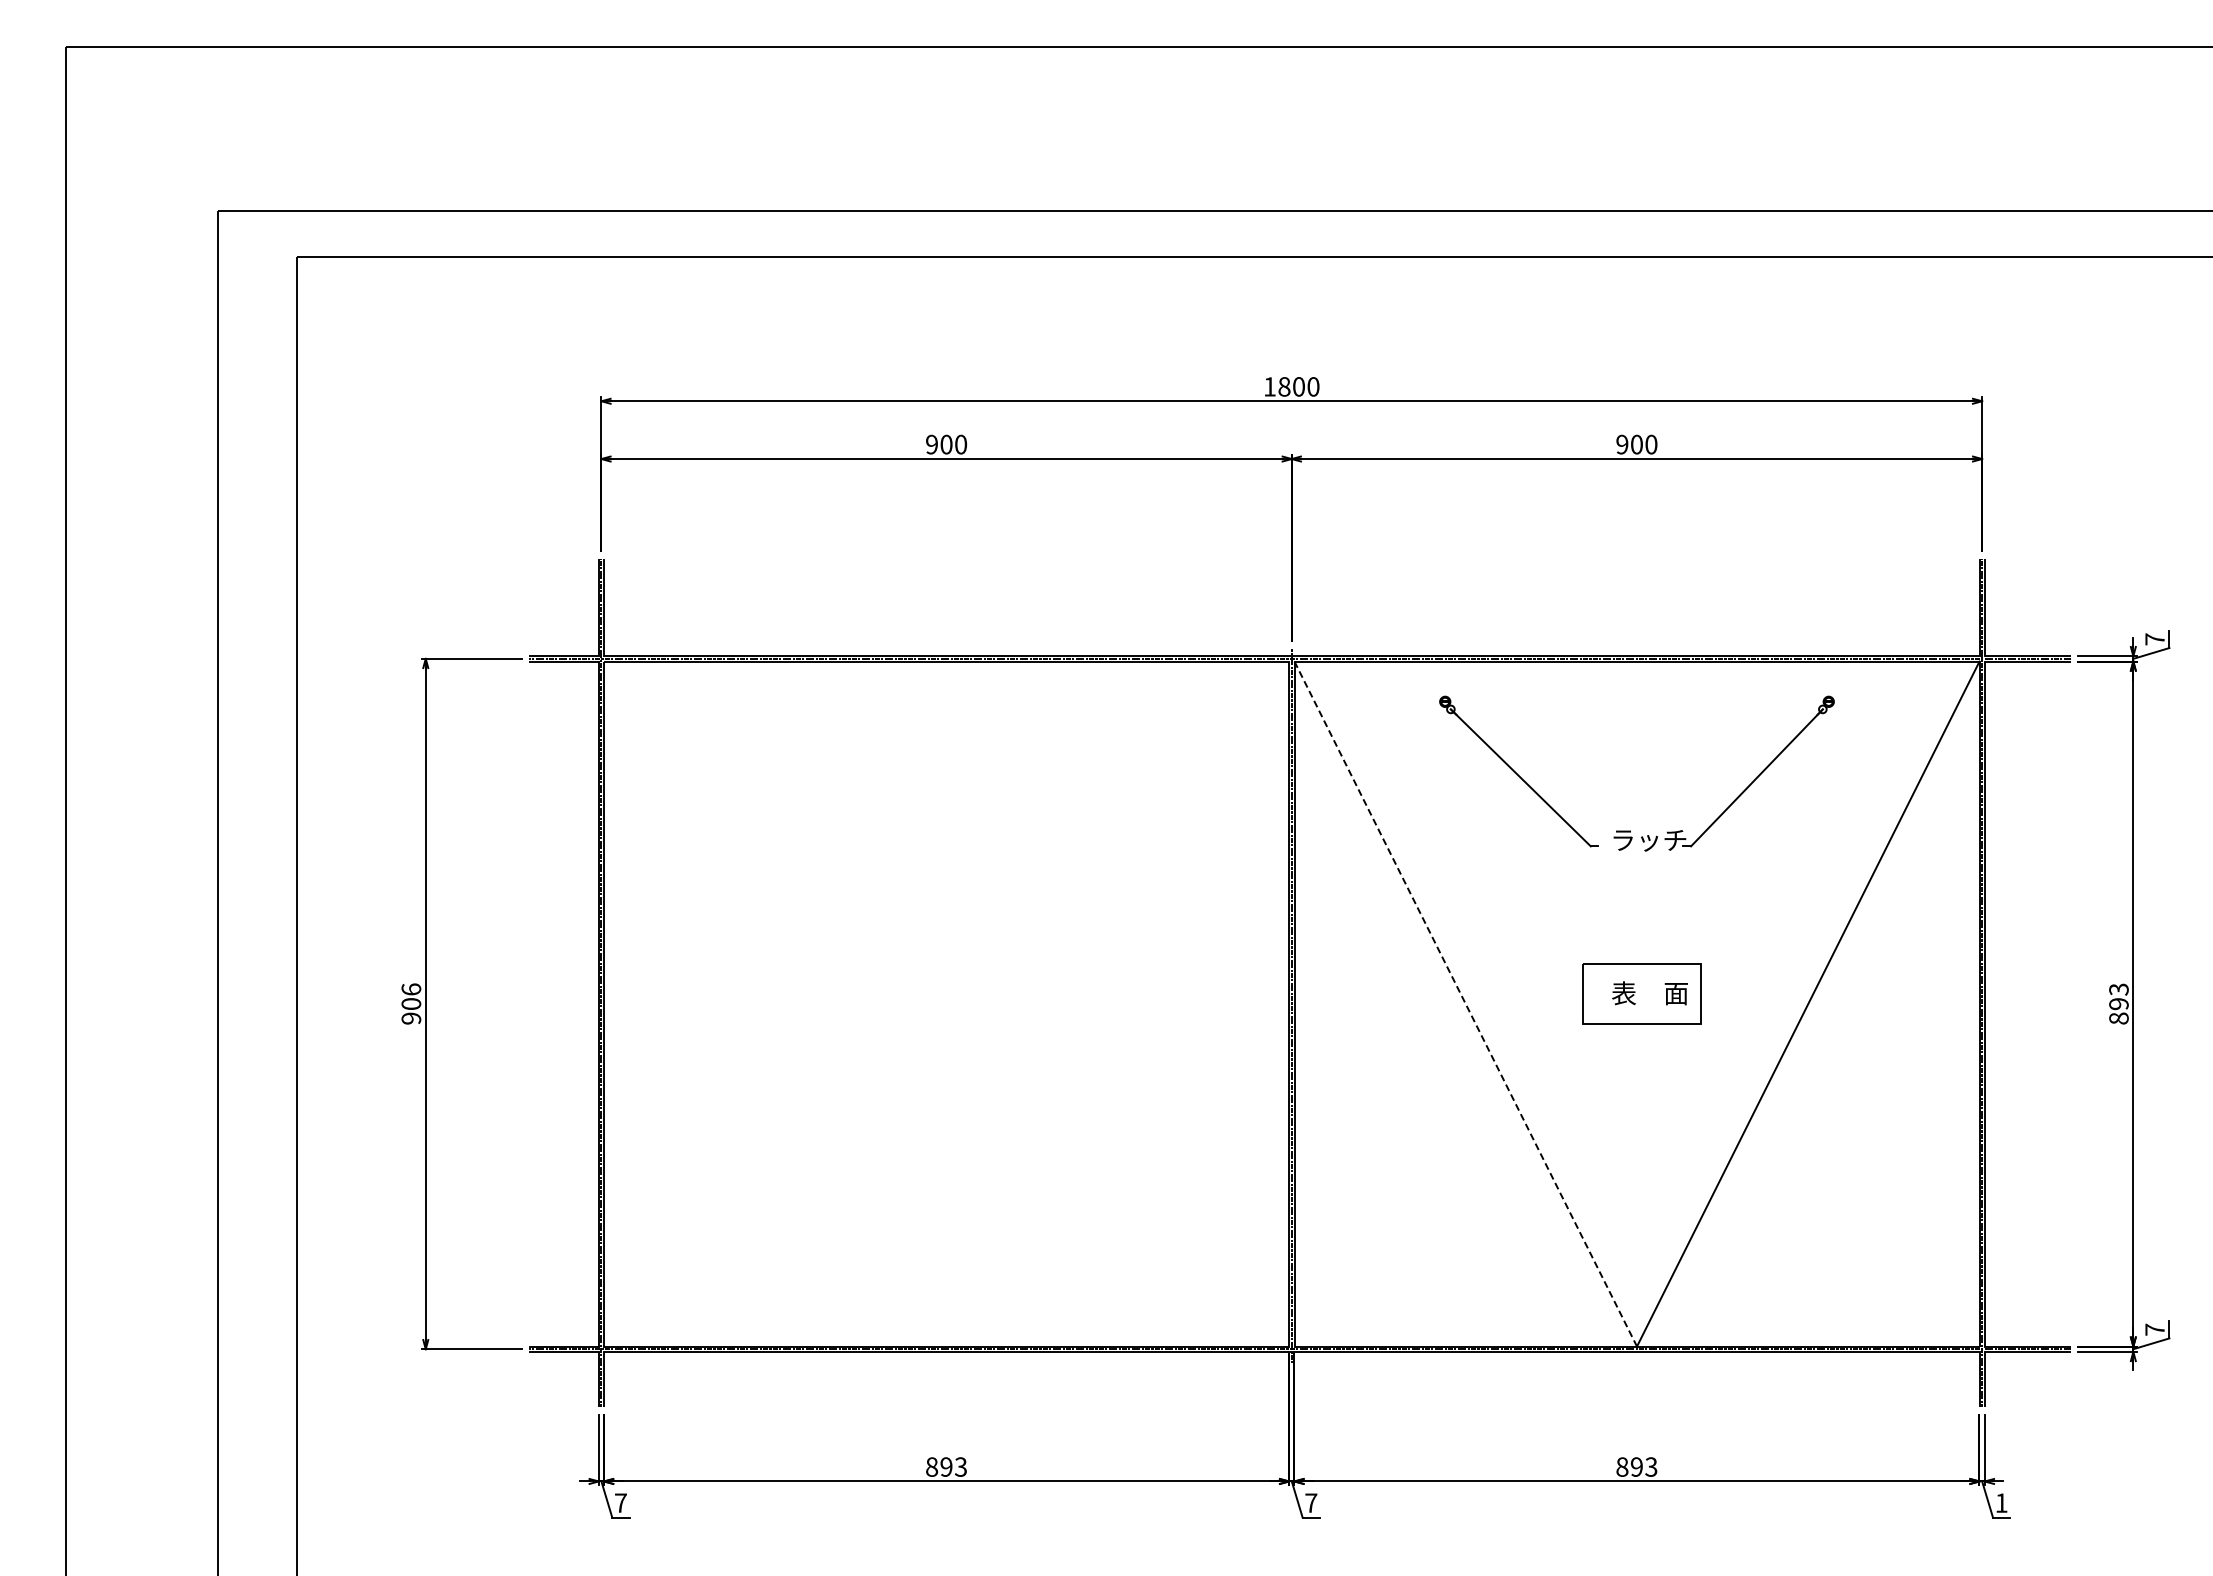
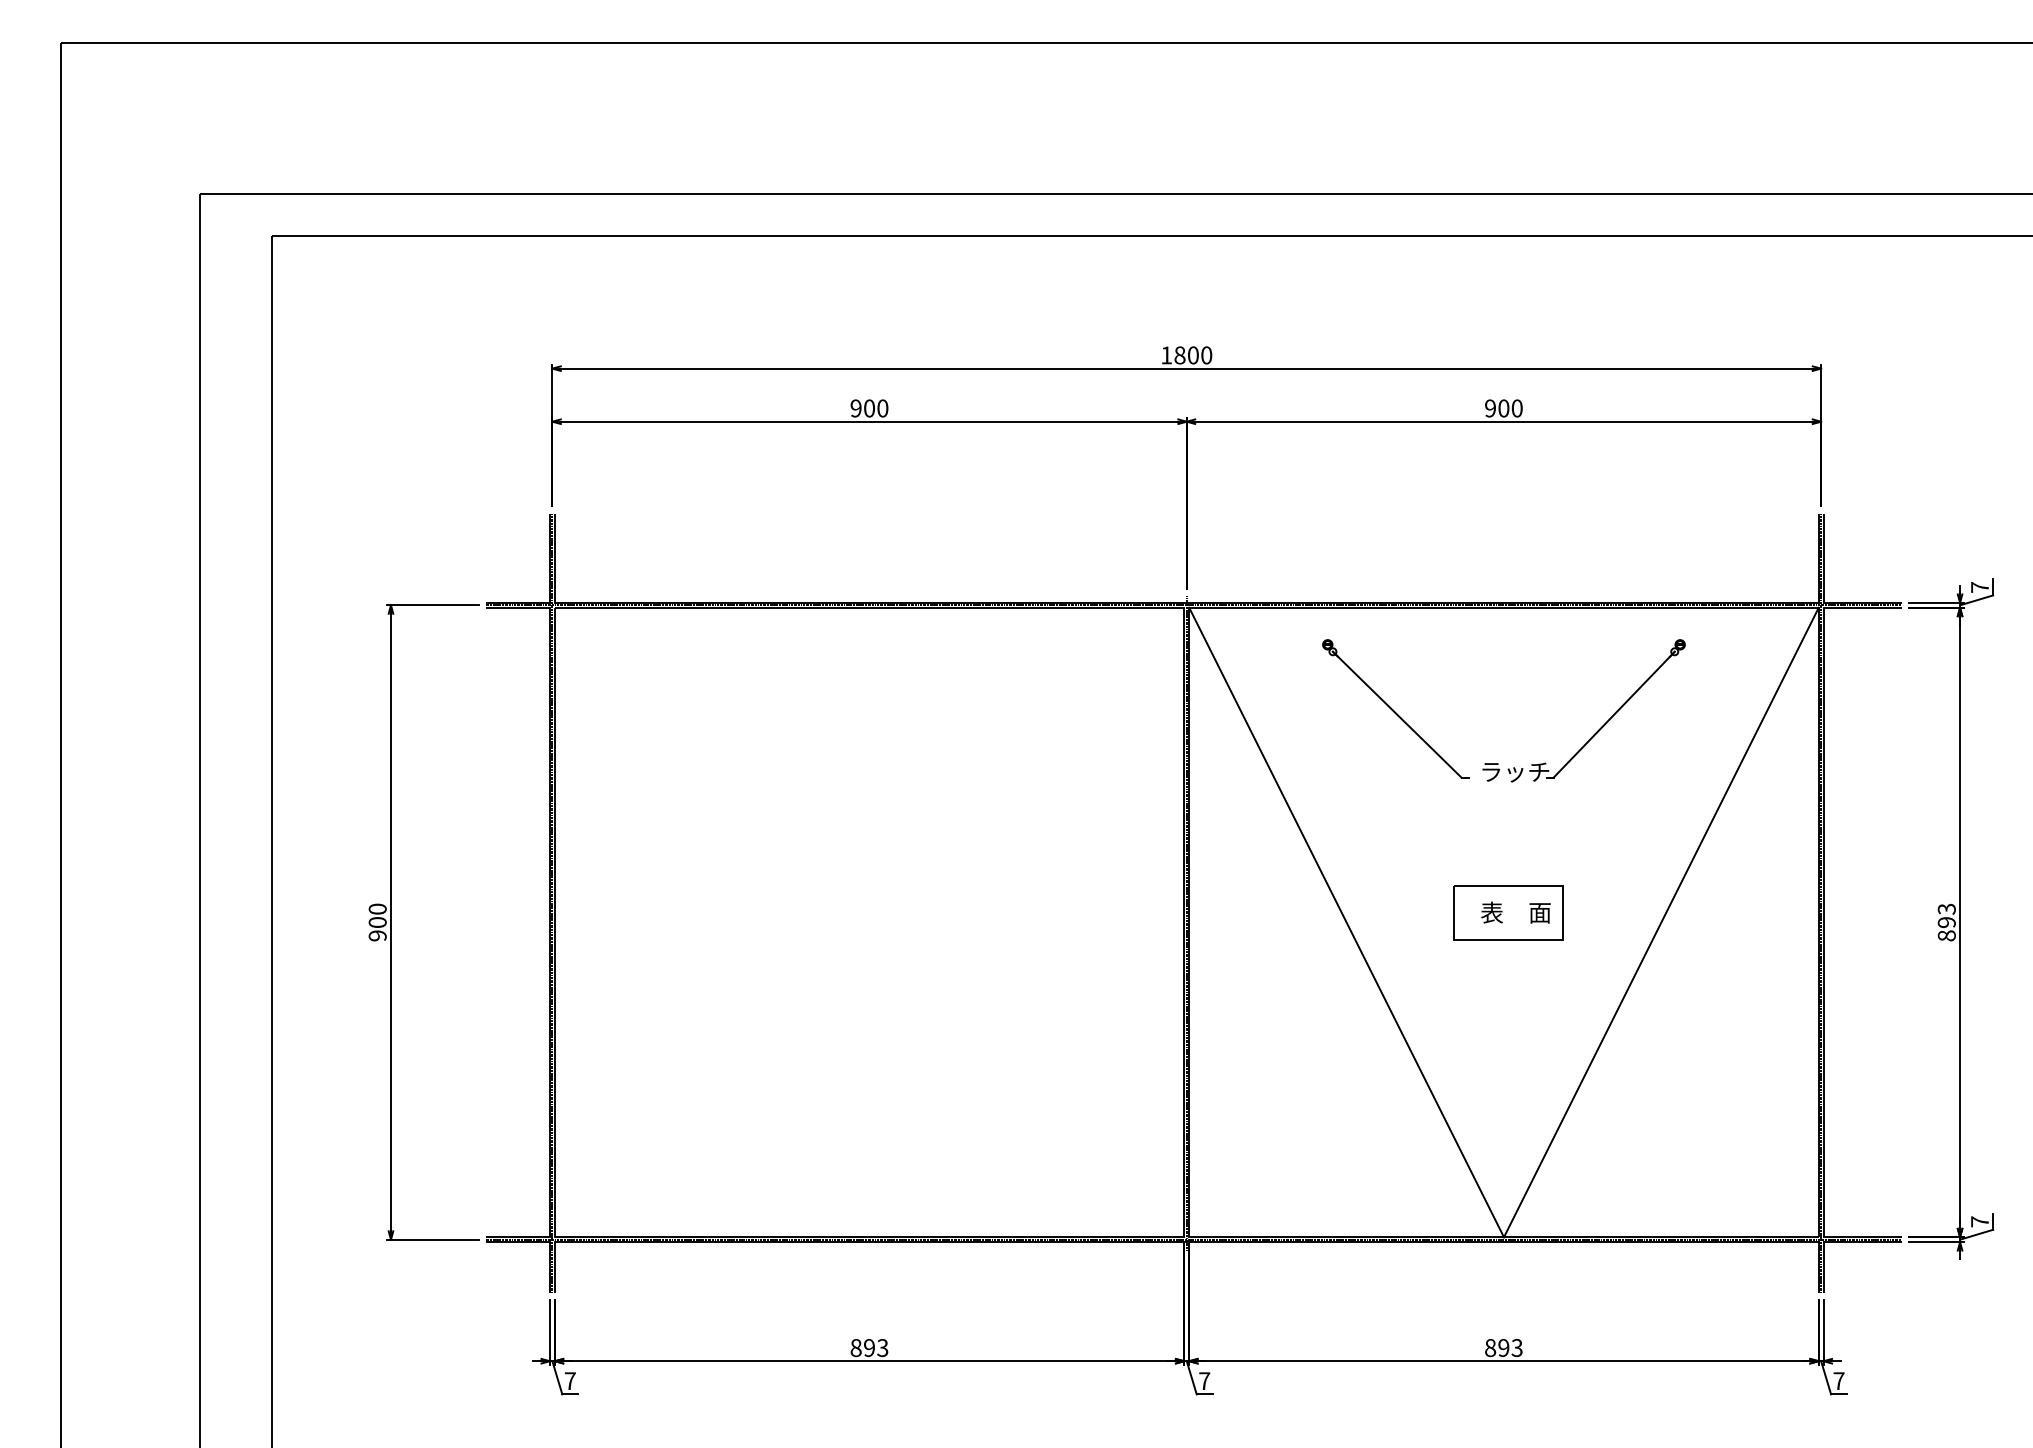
text: (411, 989) -> (377, 909), 906 -> 900
line: (1465, 1004) -> (1346, 922), dashed -> solid
text: (2001, 1502) -> (1838, 1380), 1 -> 7

